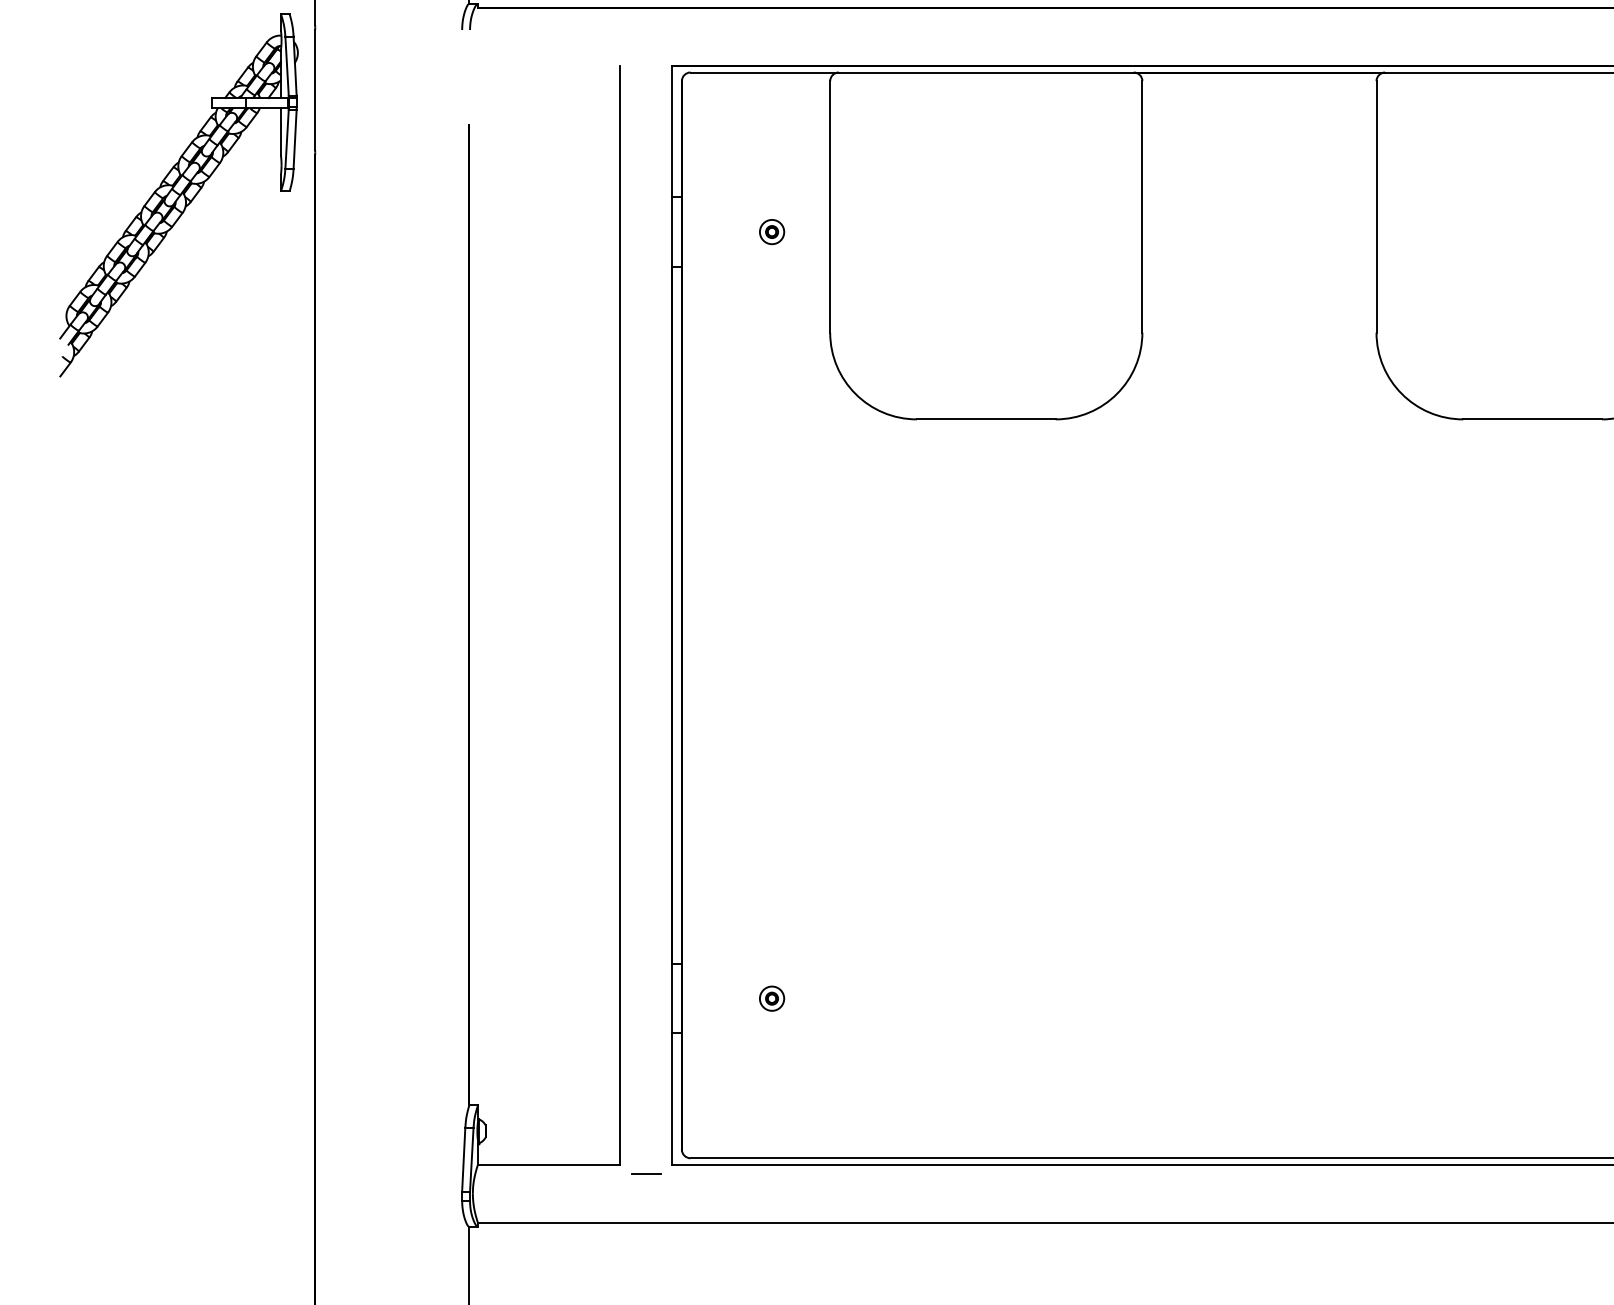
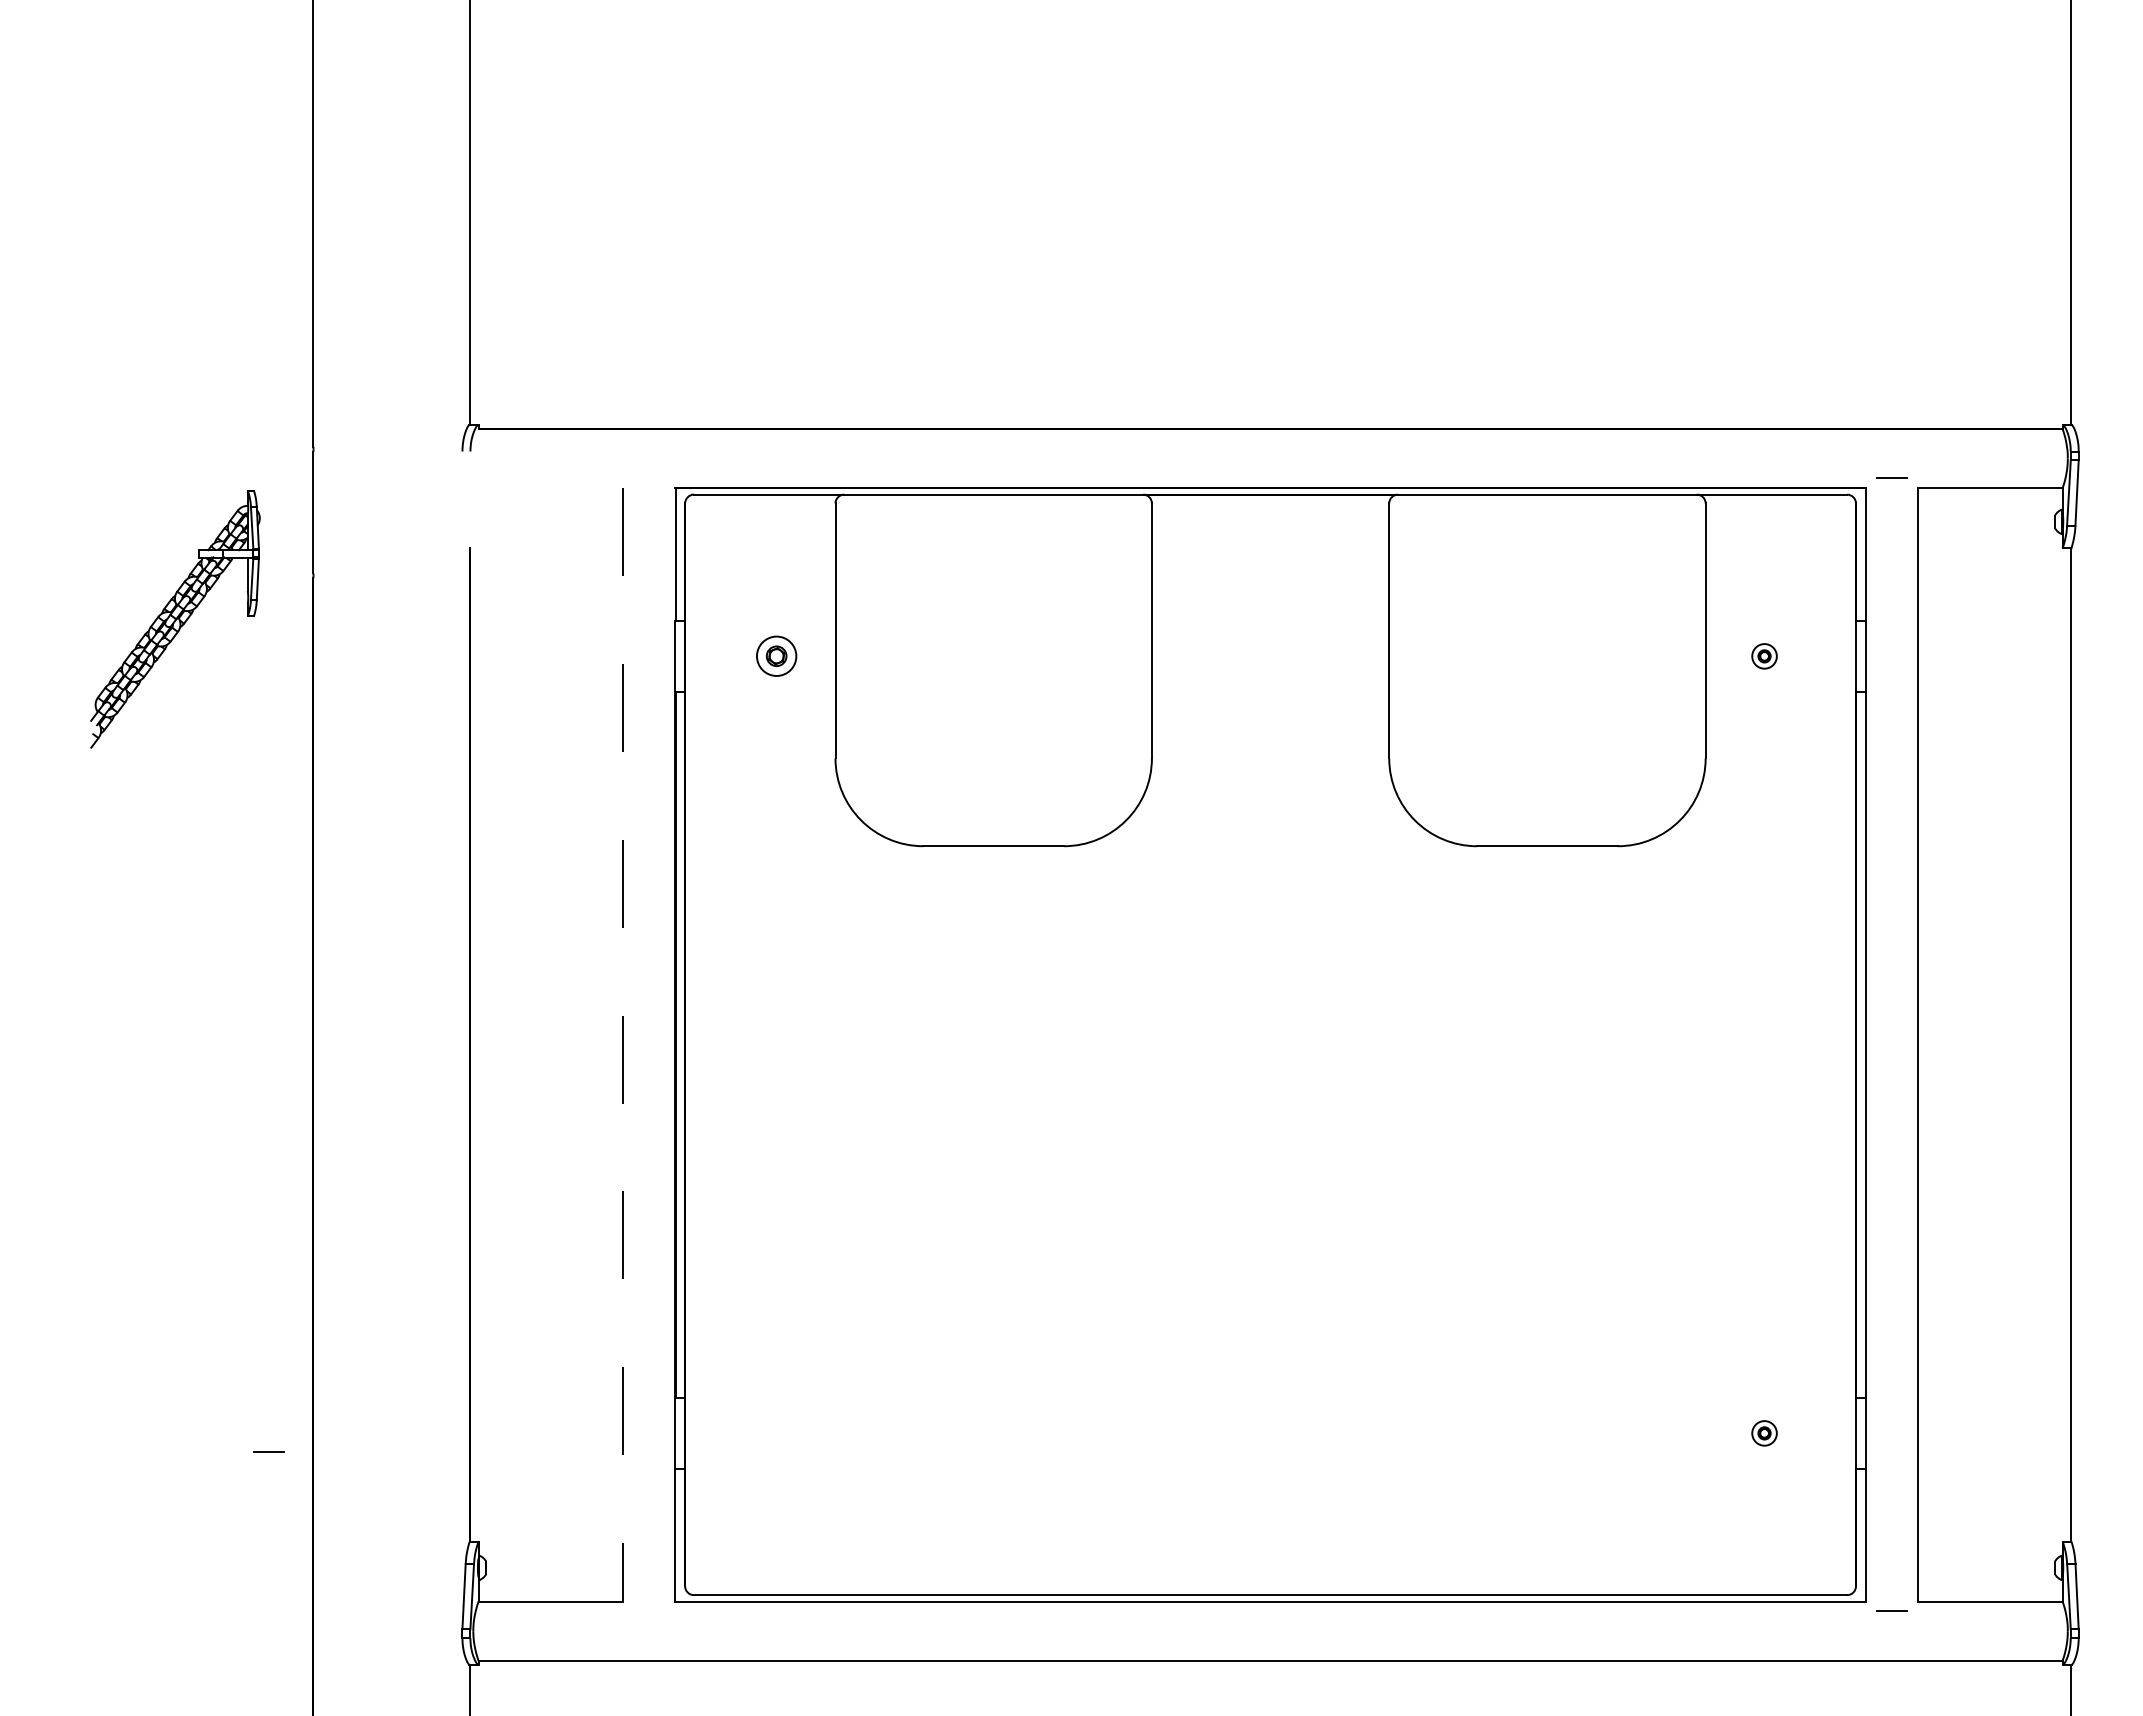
part: (179, 195) -> (175, 619), size x0.7
part: (771, 232) -> (776, 656), size x1.6
line: (620, 615) -> (622, 1044), solid -> dashed
part: (771, 998) -> (776, 1433), removed
line: (645, 1173) -> (268, 1451), moved

